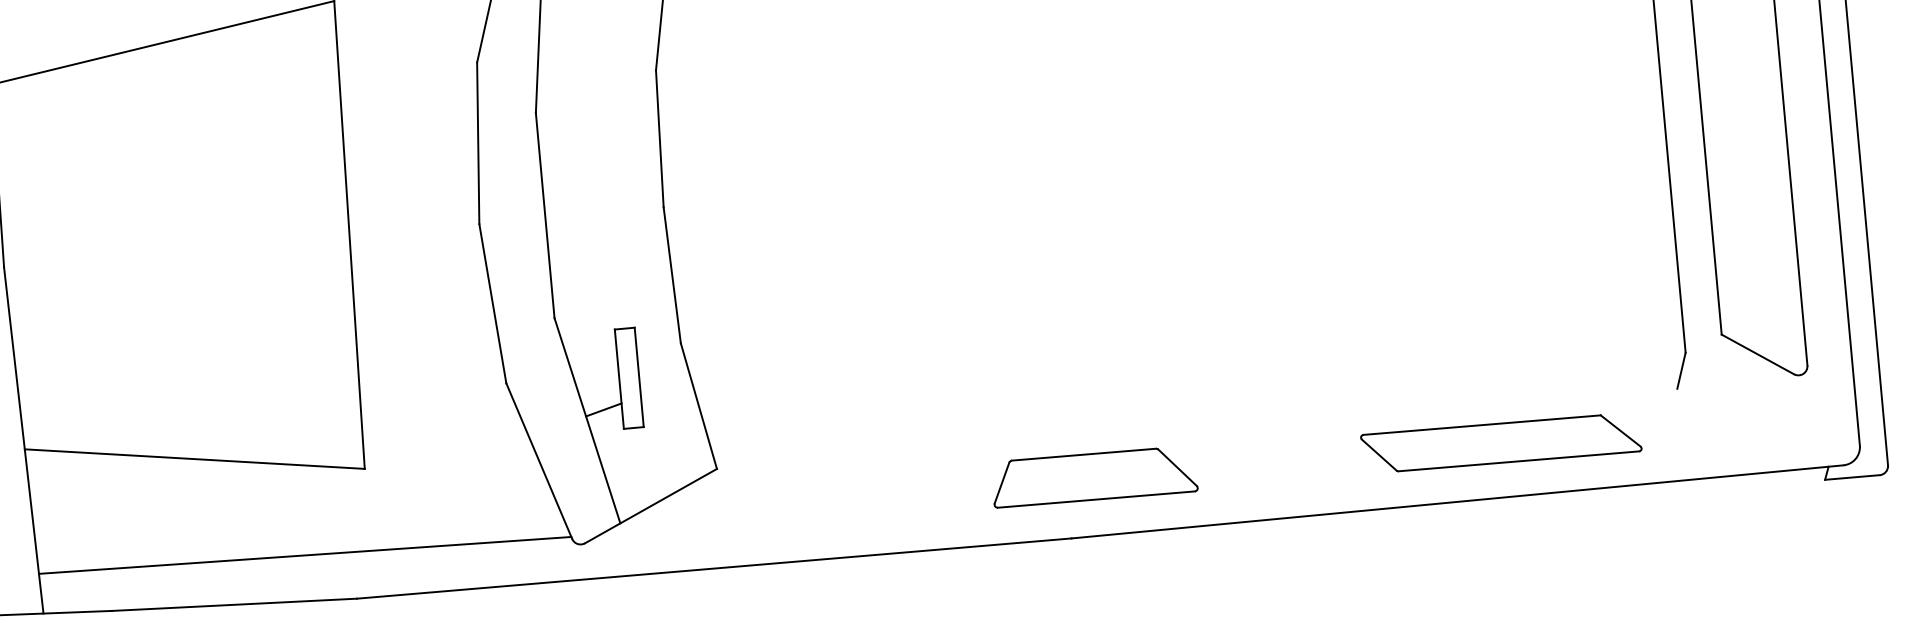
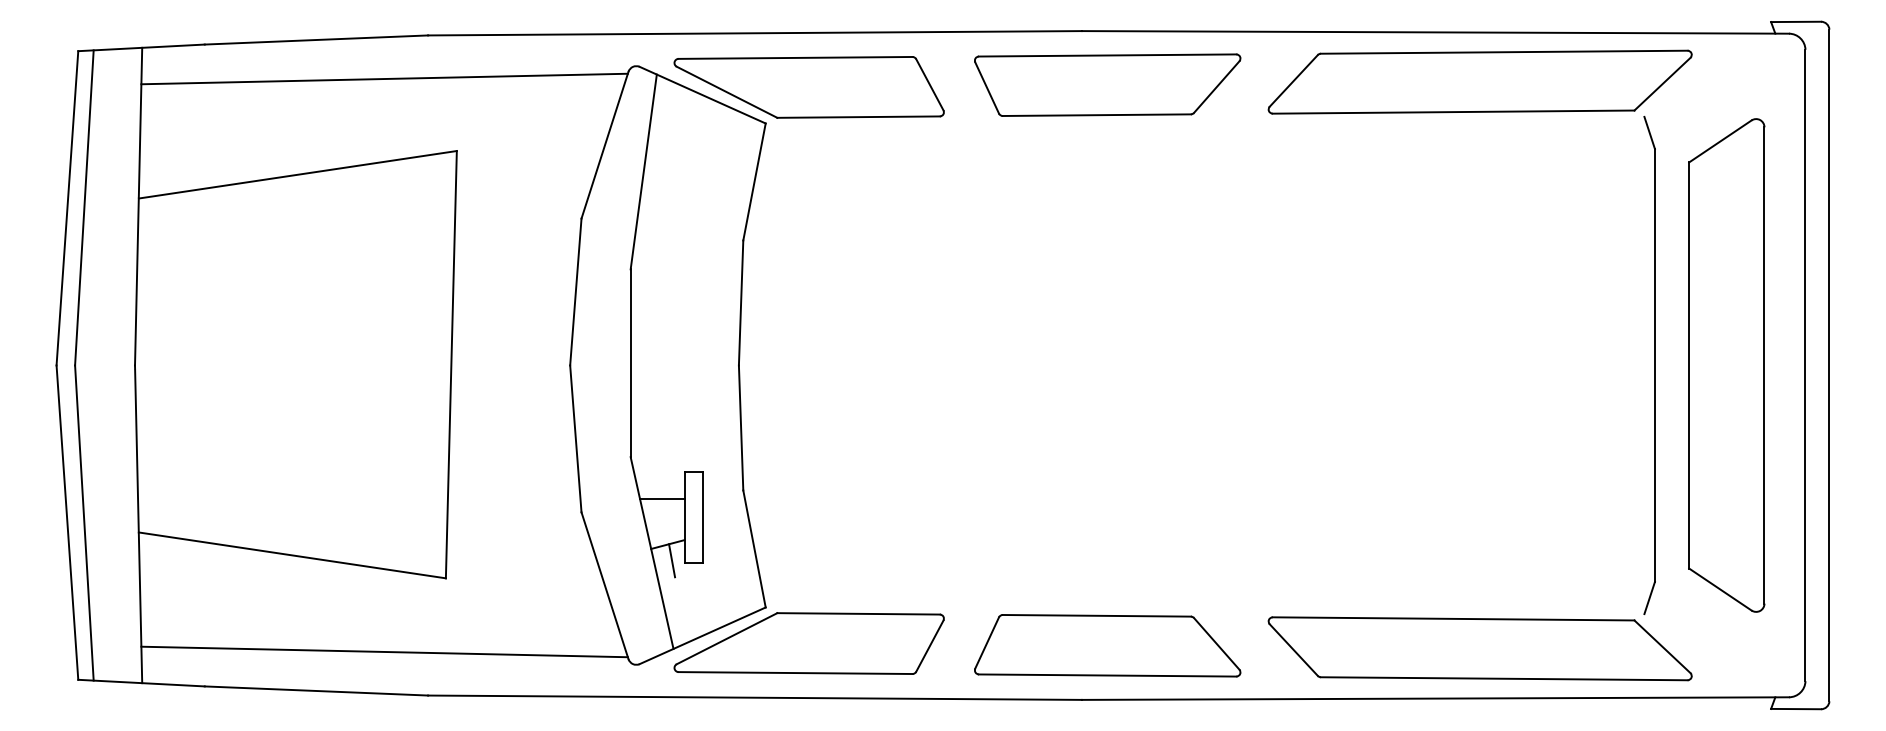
line: (592, 360) -> (661, 498), added
line: (610, 426) -> (672, 560), added
part: (1500, 442) -> (1479, 648), size x1.67
part: (1094, 476) -> (1107, 645), size x1.43
part: (767, 504) -> (808, 643), added

